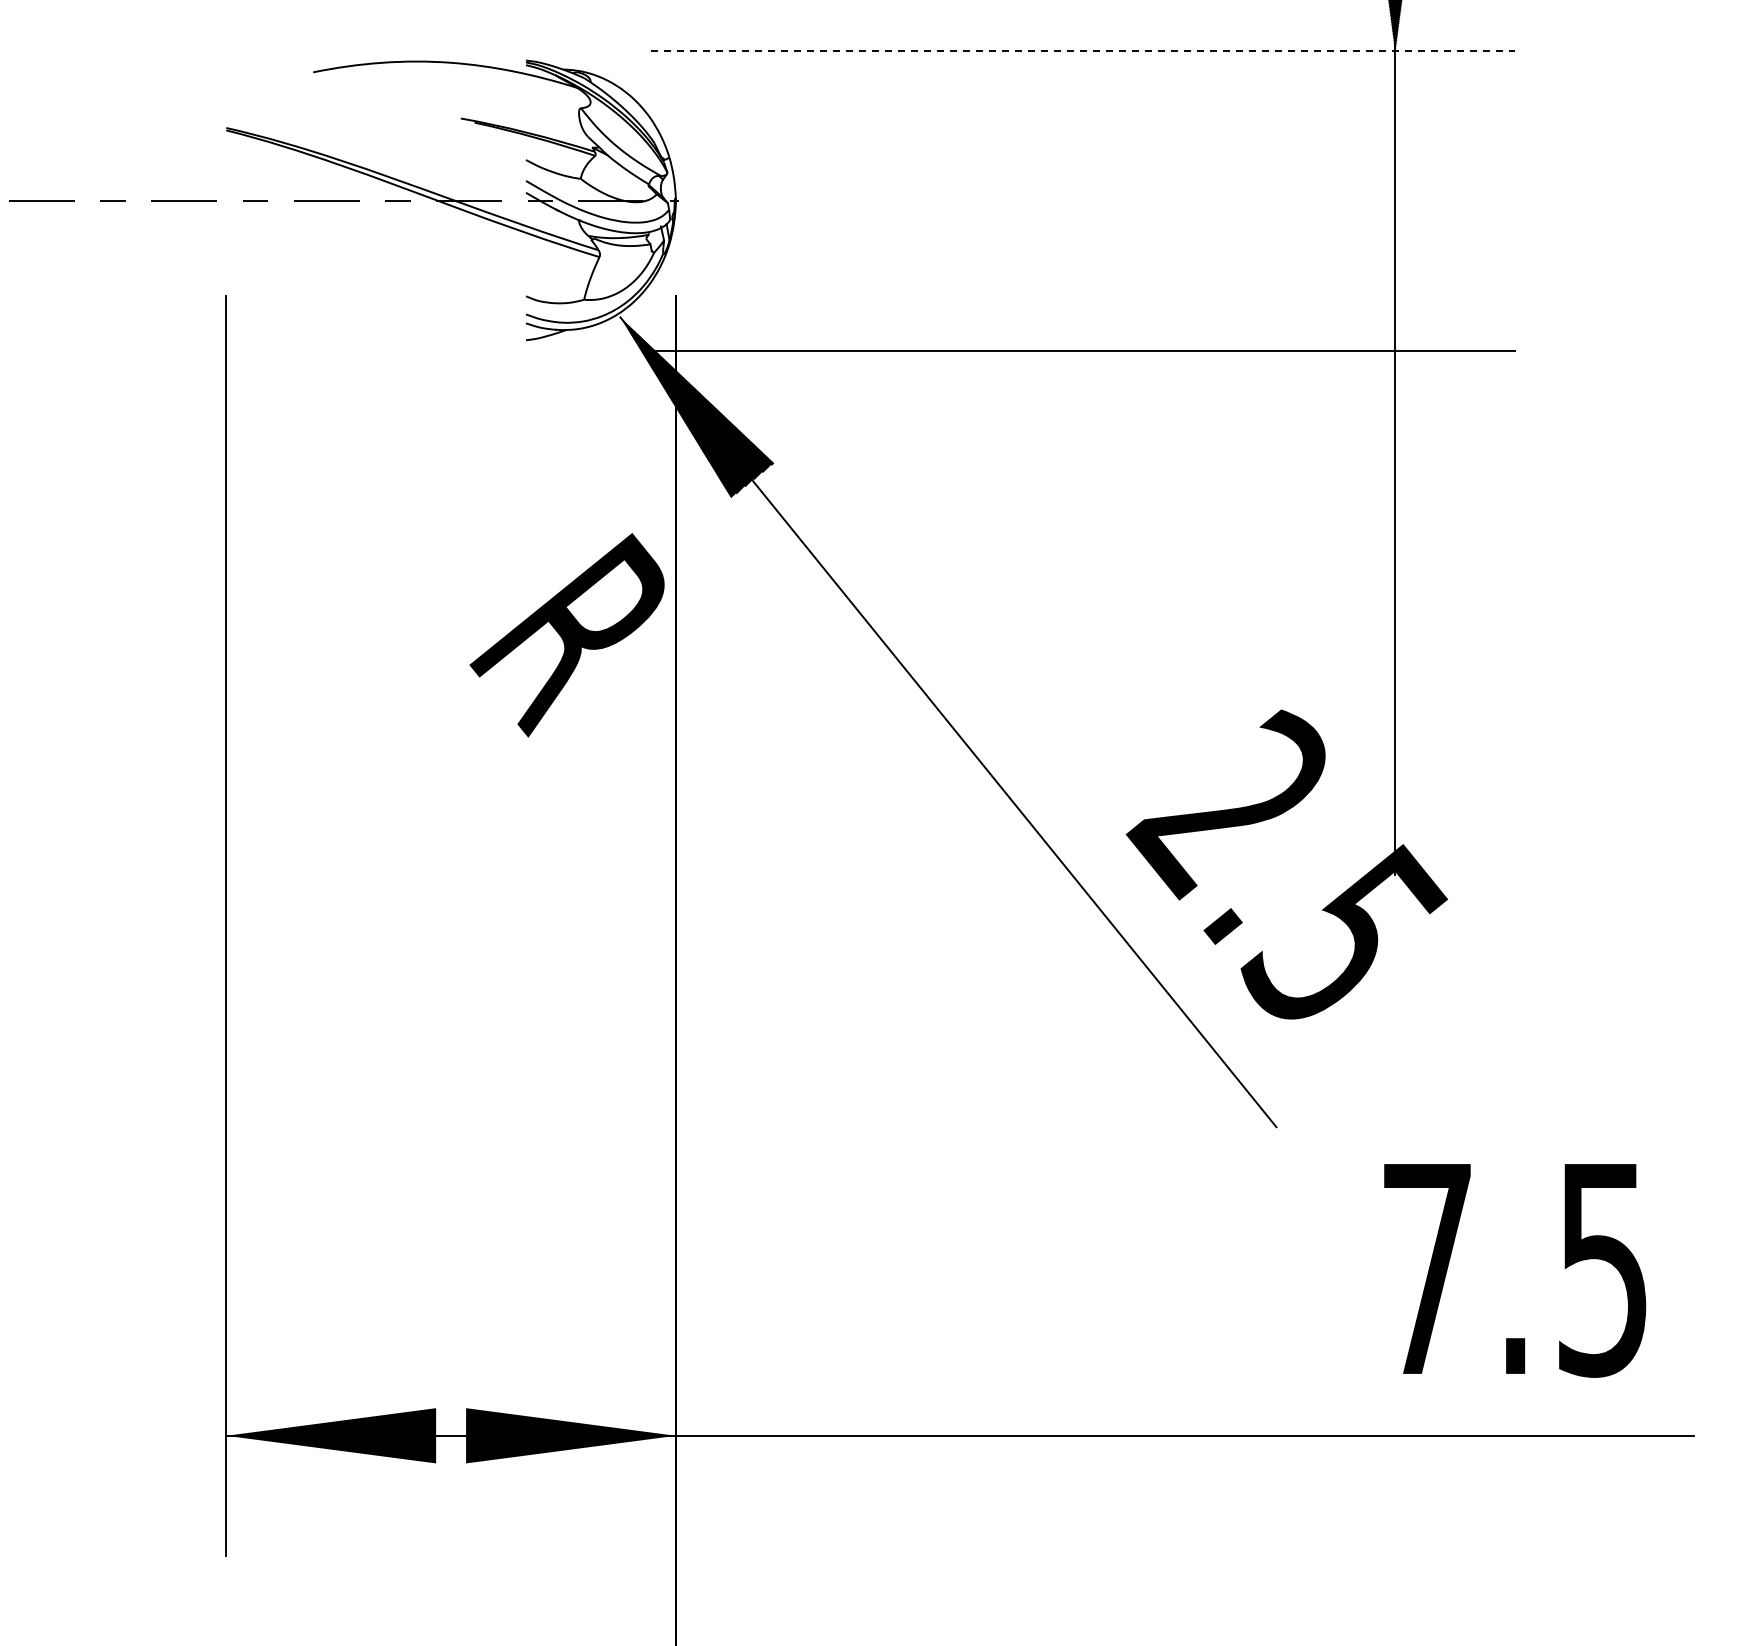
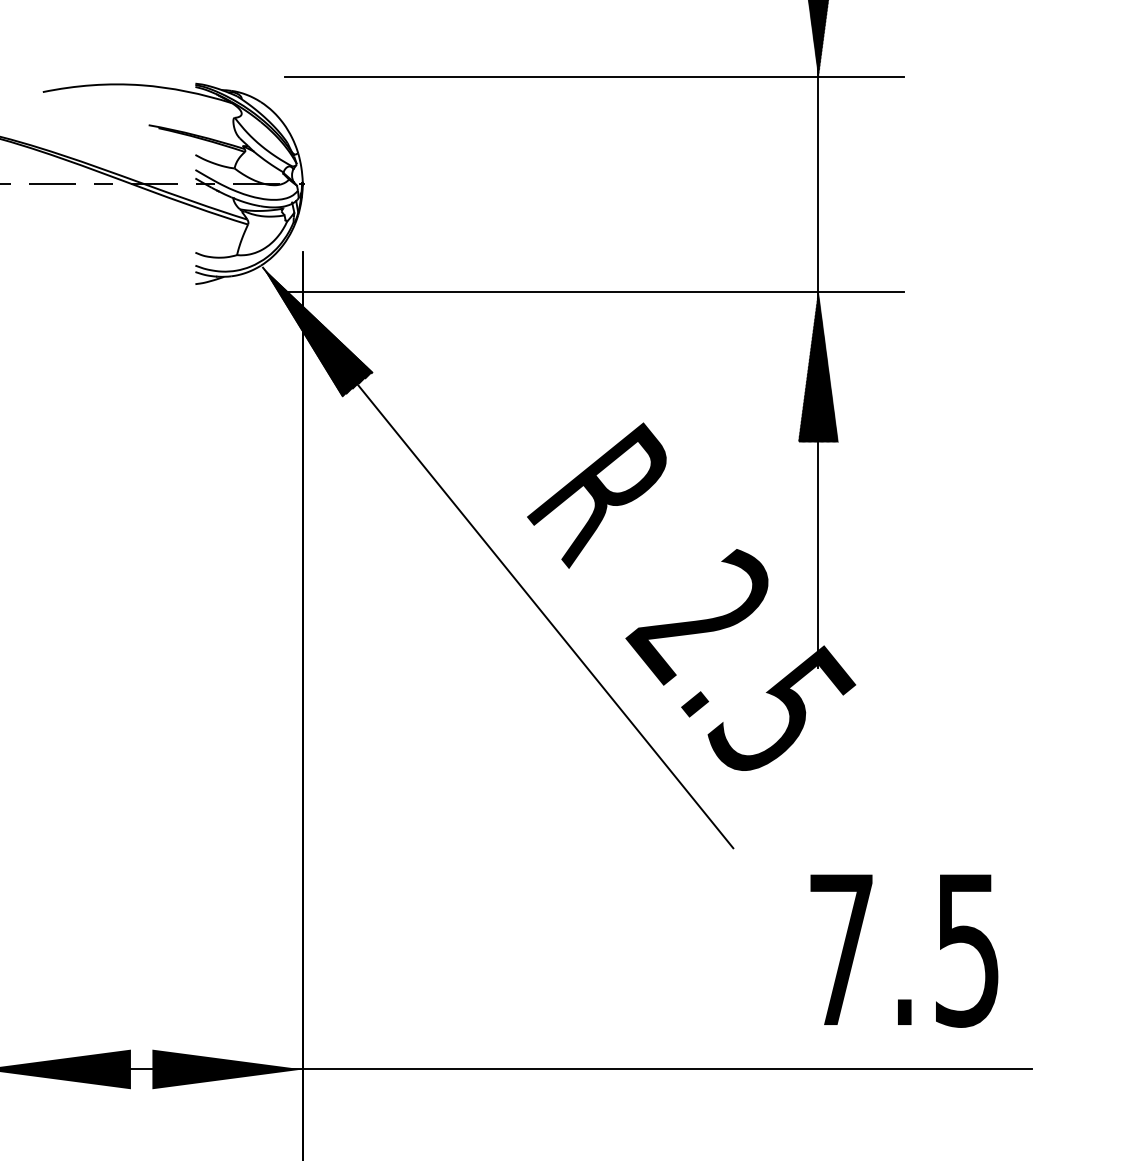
line: (1083, 51) -> (594, 77), dashed -> solid
hatch: (1394, 455) -> (817, 366), added
text: (566, 635) -> (596, 495), moved

